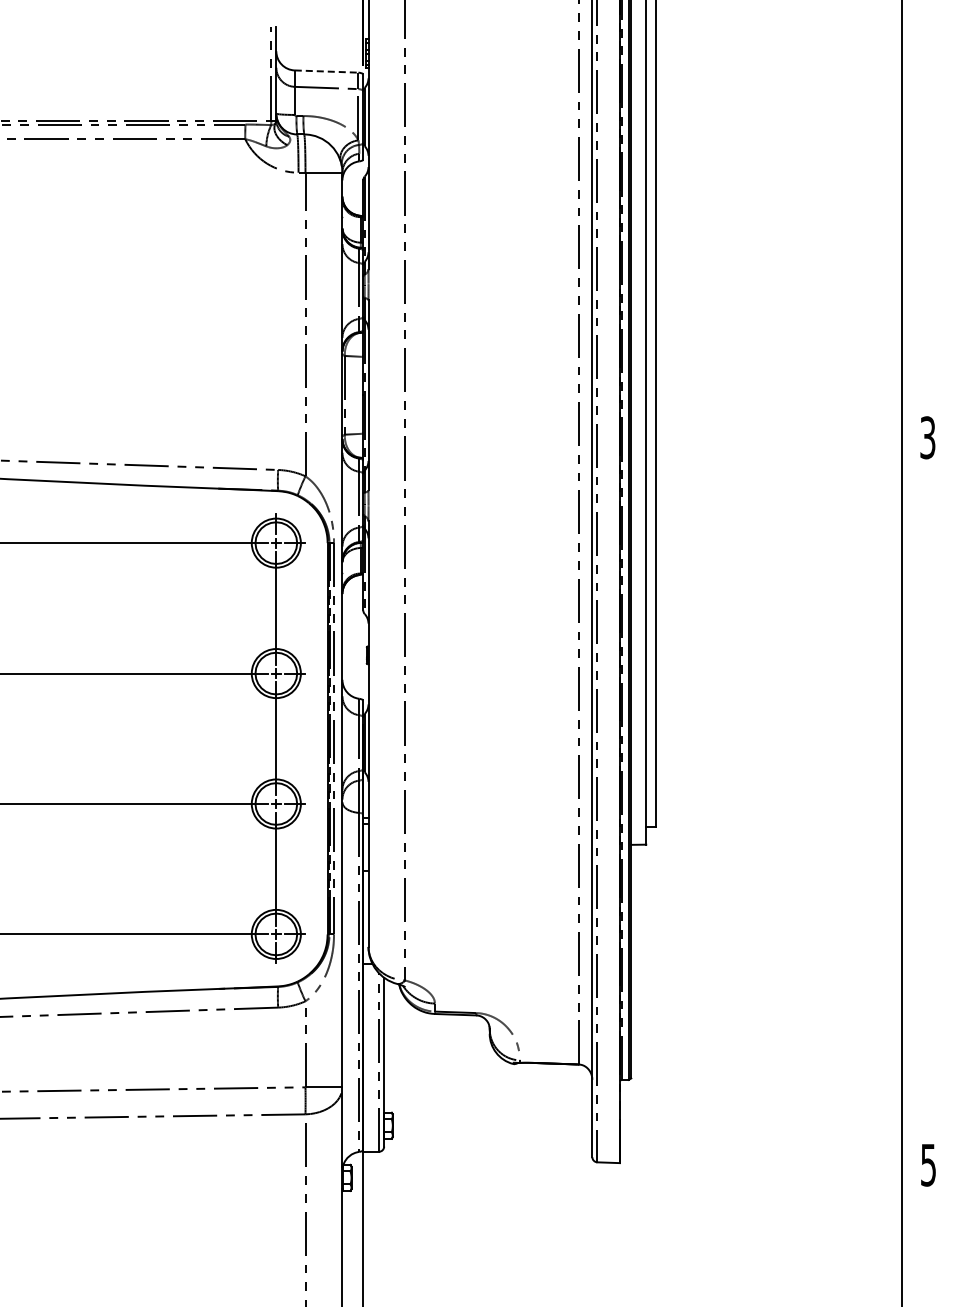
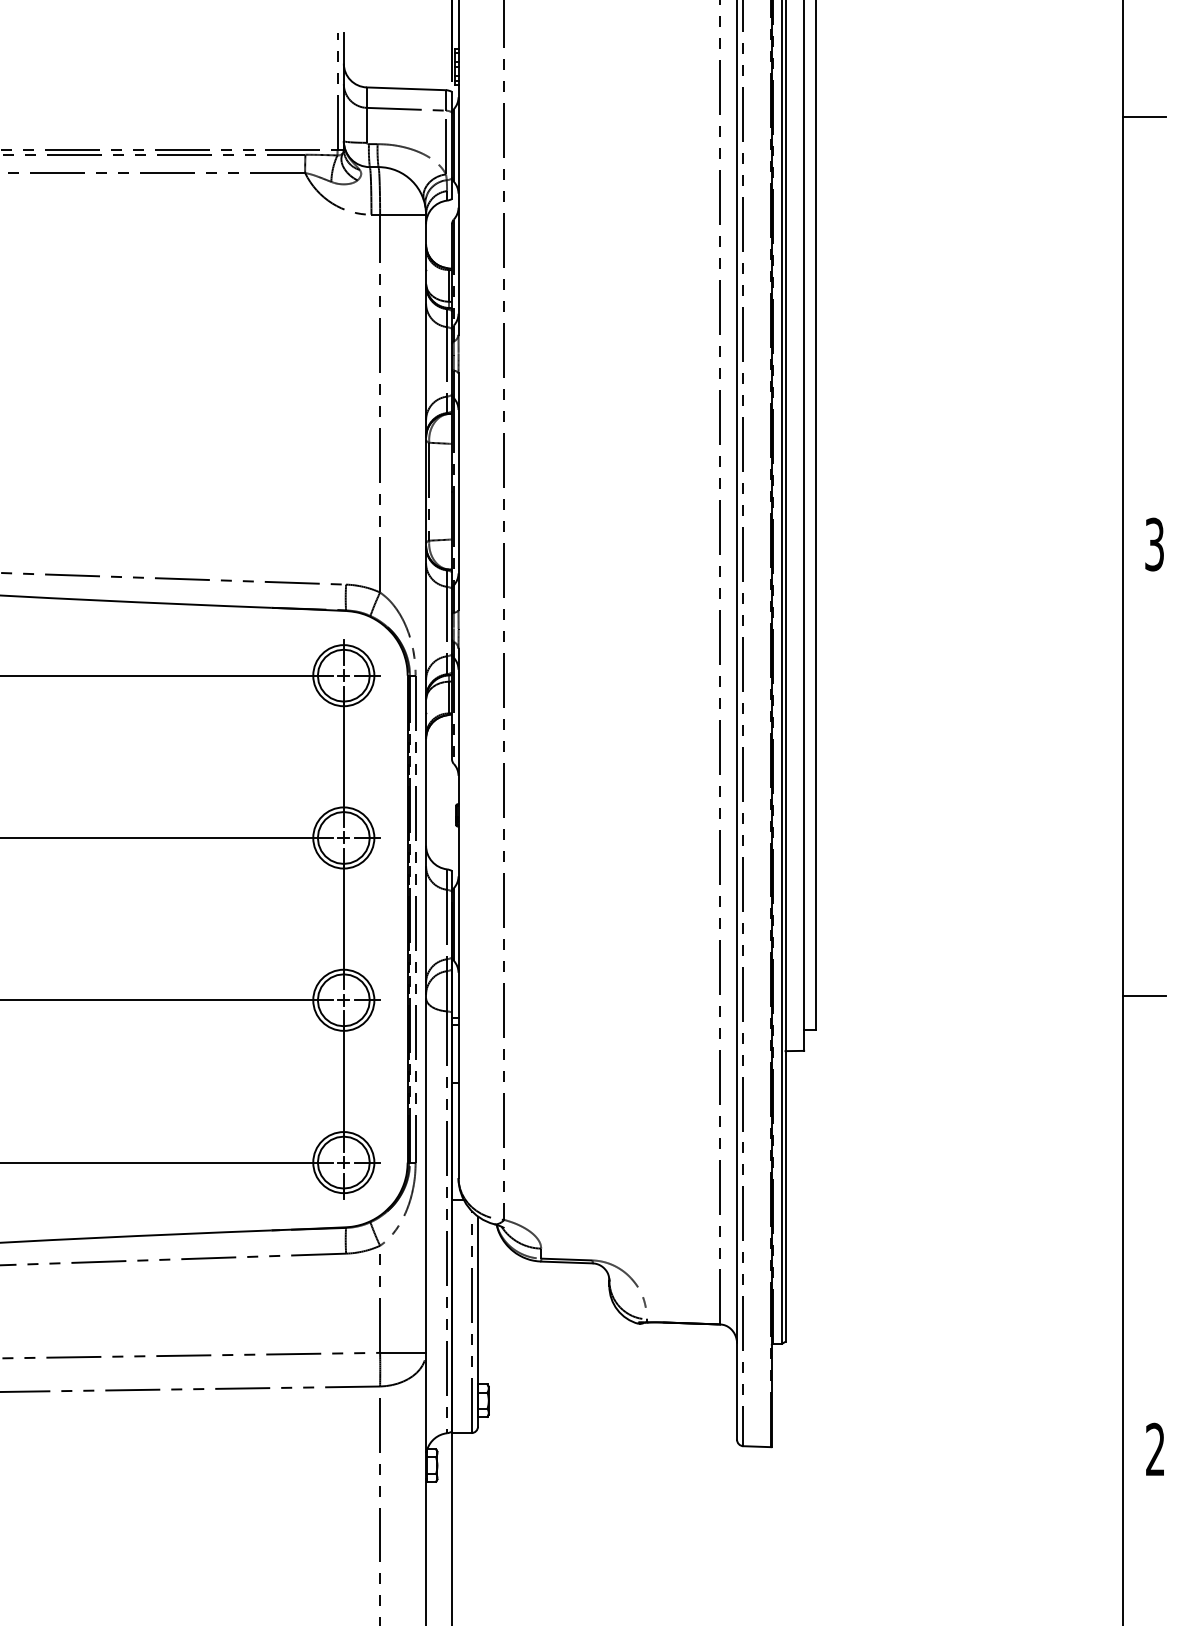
line: (326, 71) -> (406, 88), dashed -> solid
line: (919, 93) -> (1144, 116), added
line: (919, 800) -> (1144, 995), added
text: (928, 1164) -> (1155, 1448), 5 -> 2

